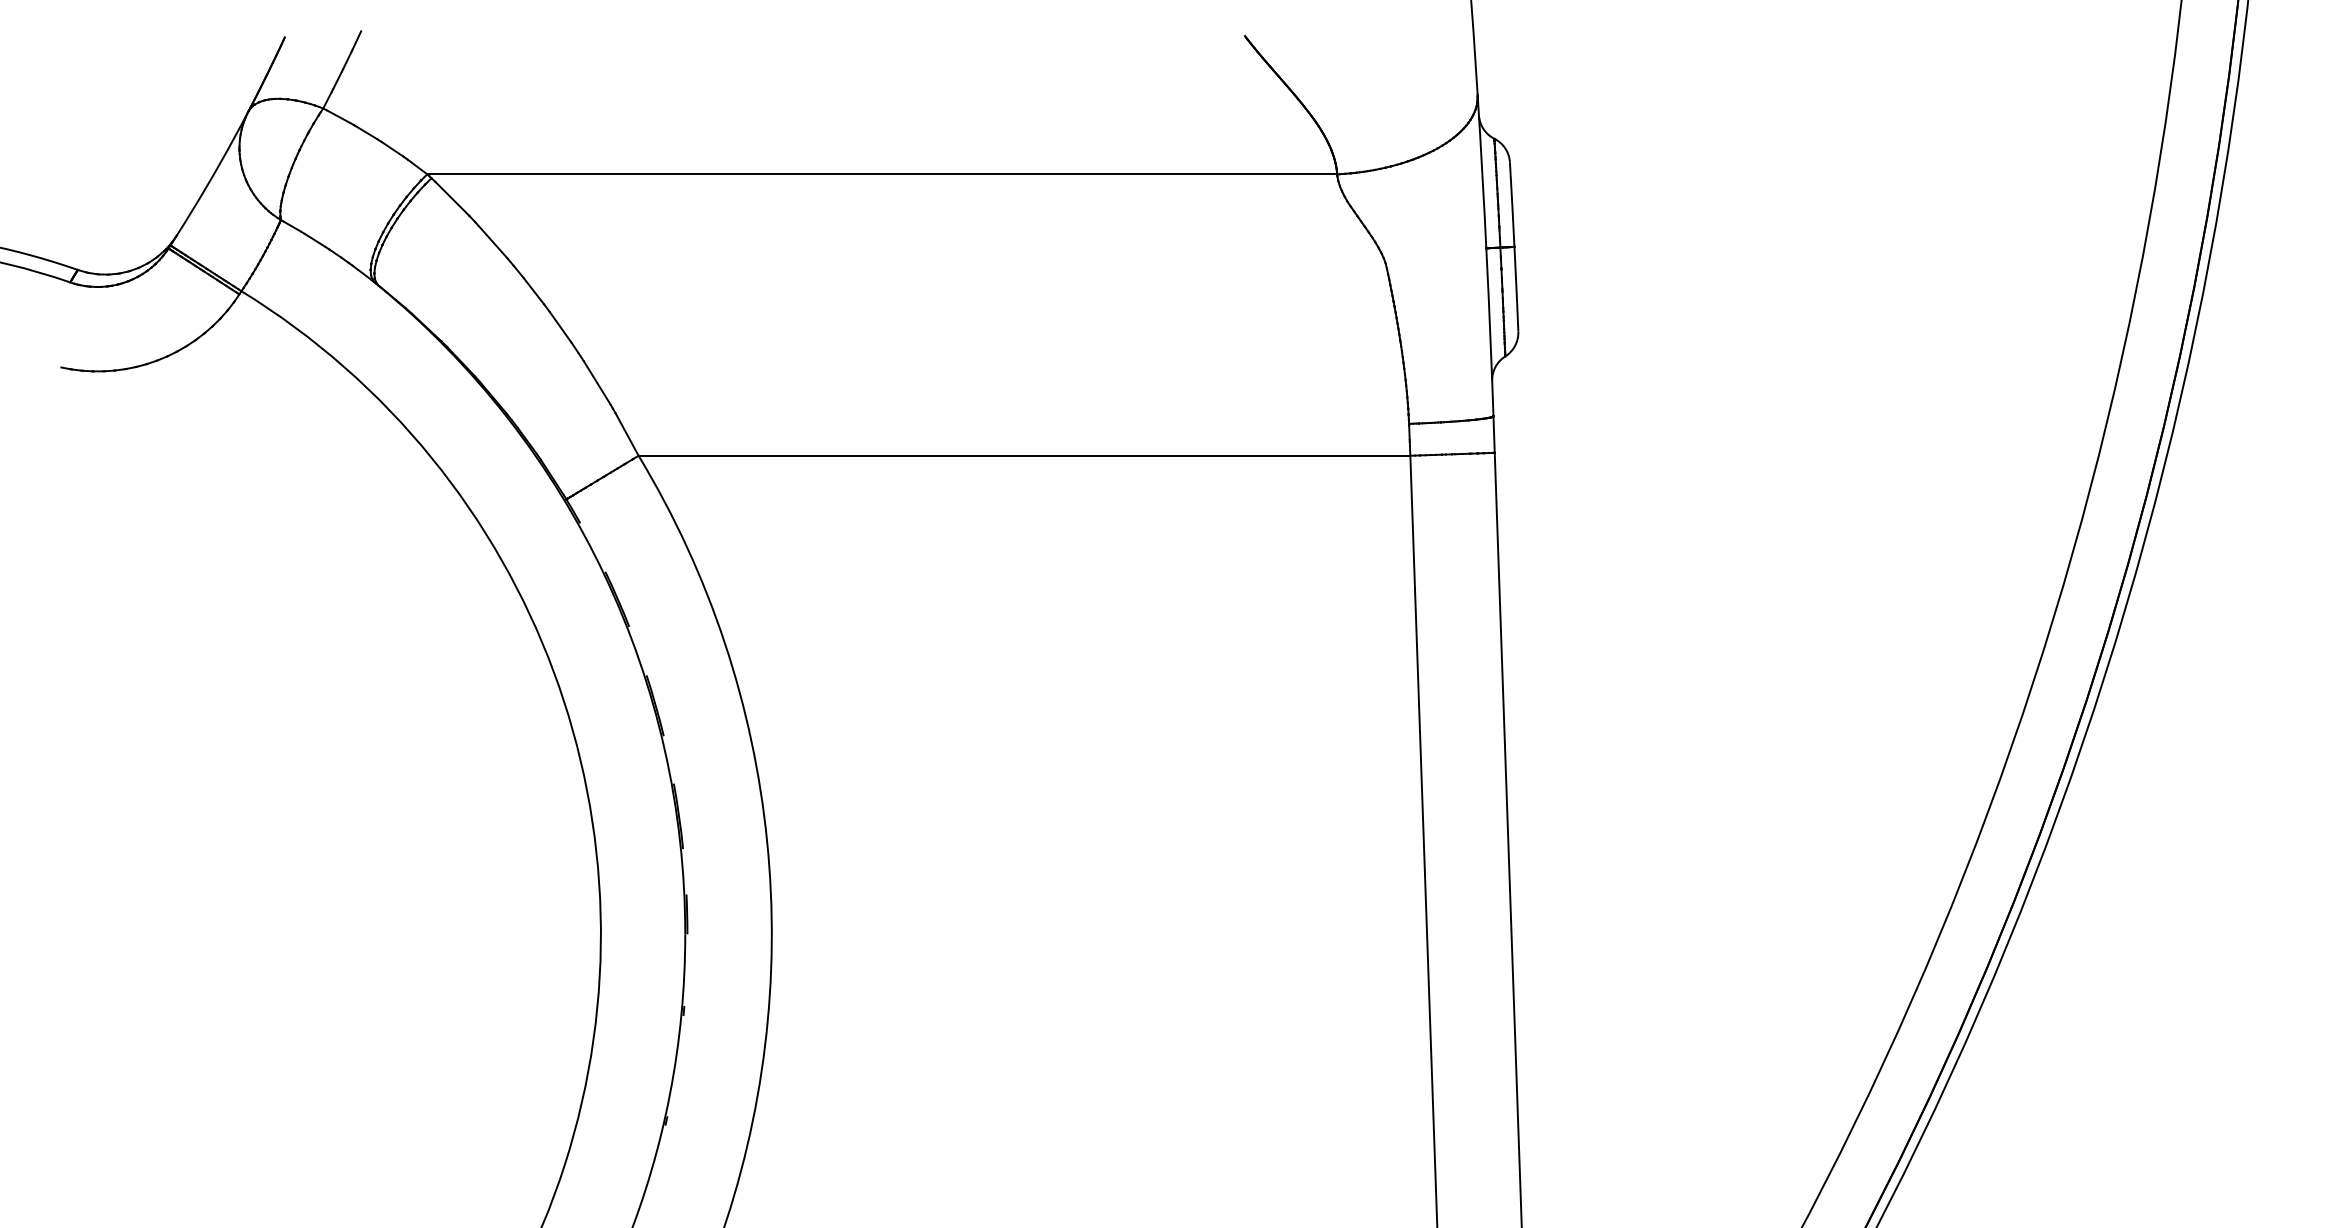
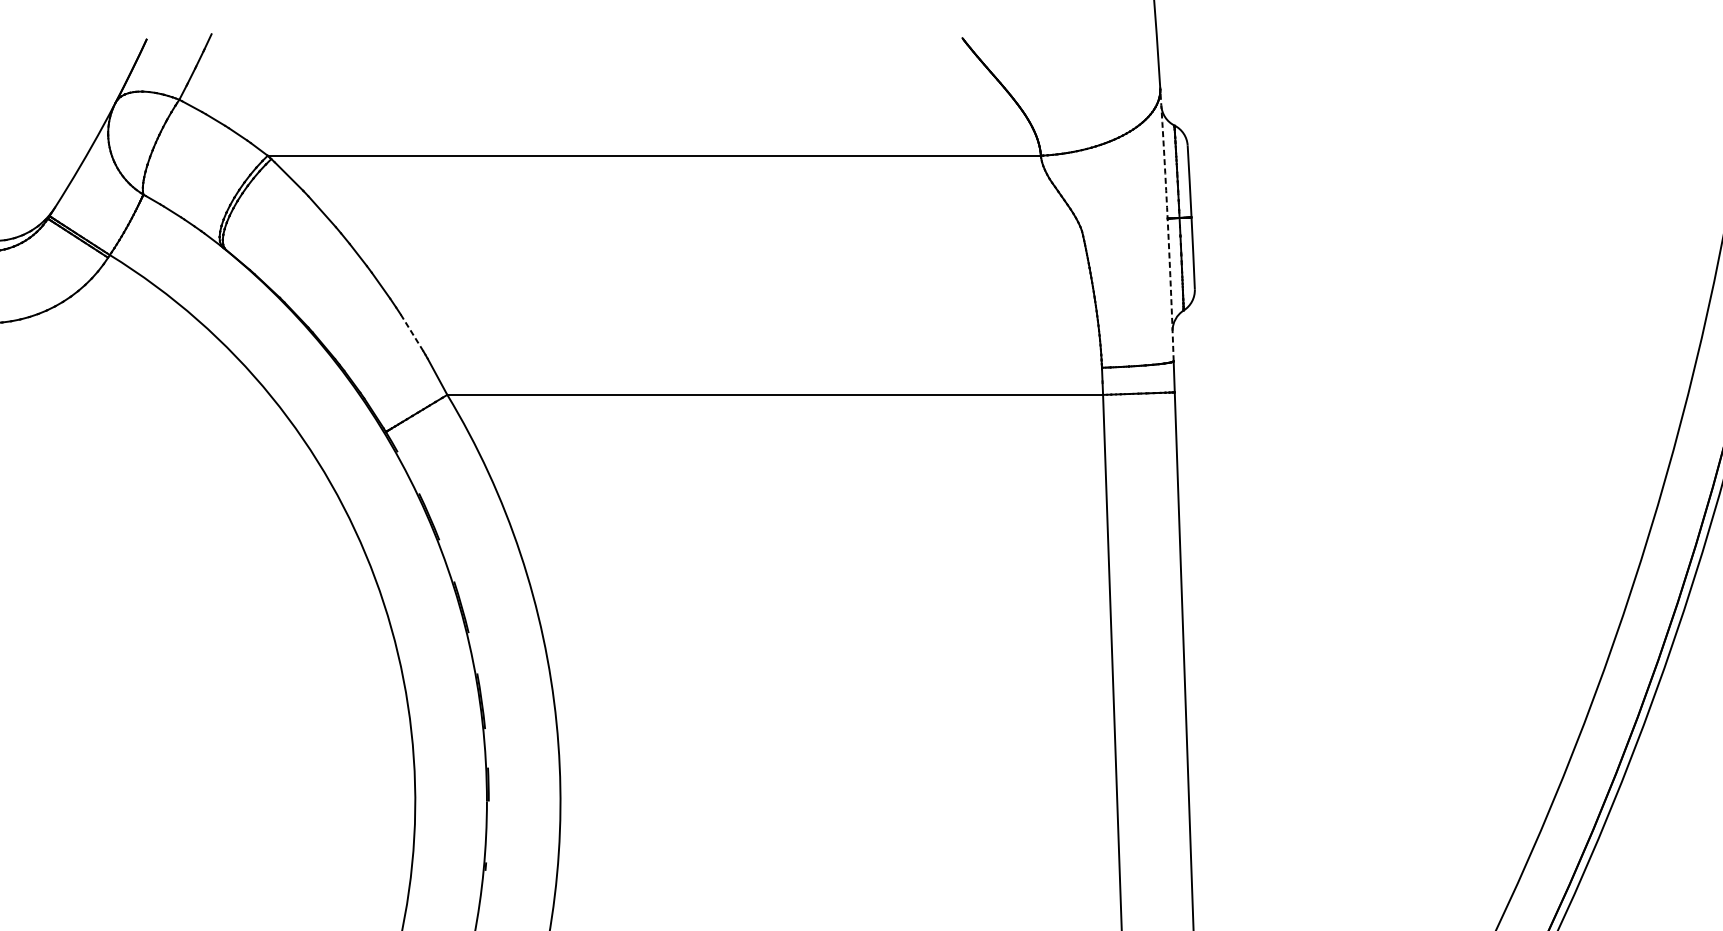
arc: (1486, 255) -> (1167, 224), solid -> dashed
line: (597, 382) -> (412, 332), solid -> dashed

